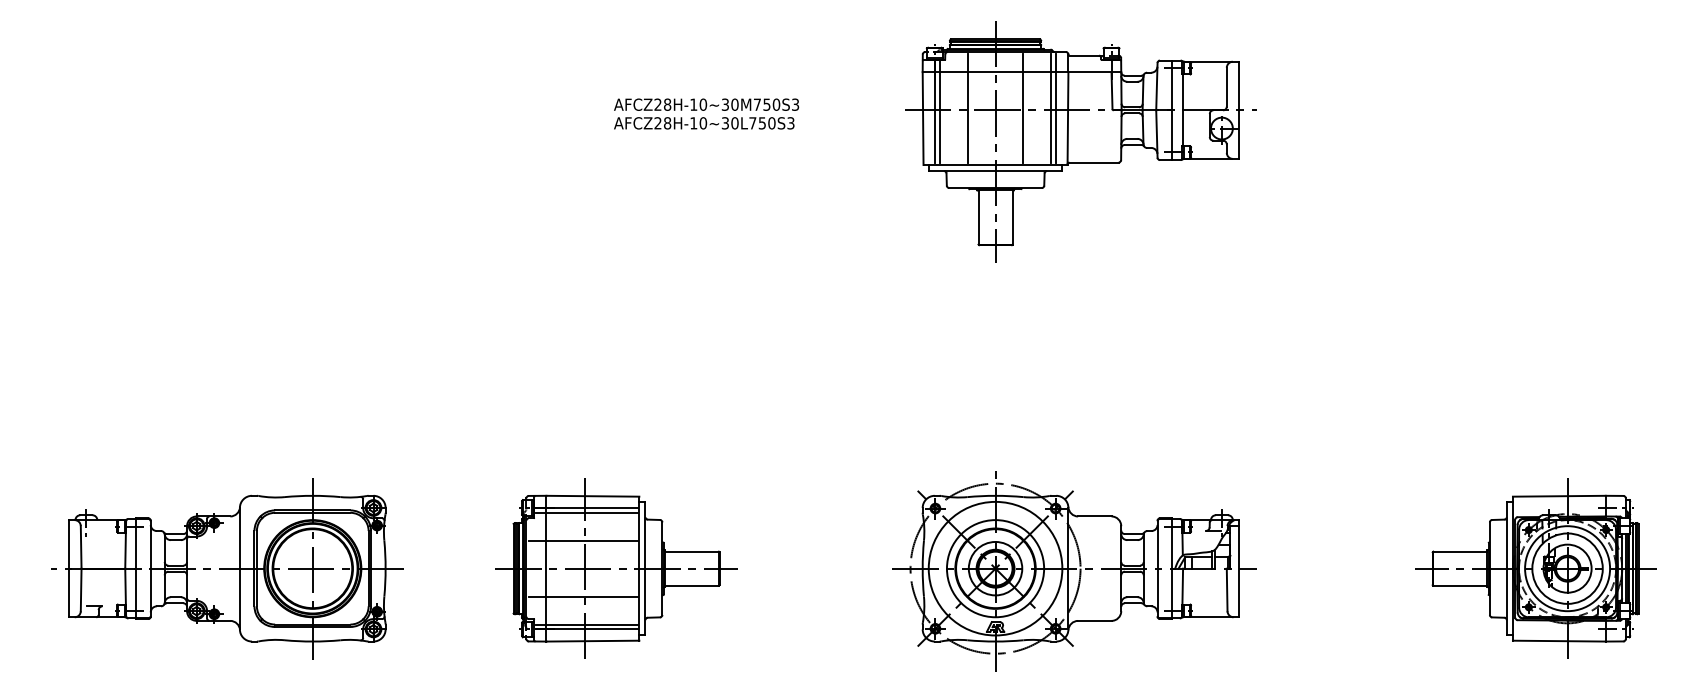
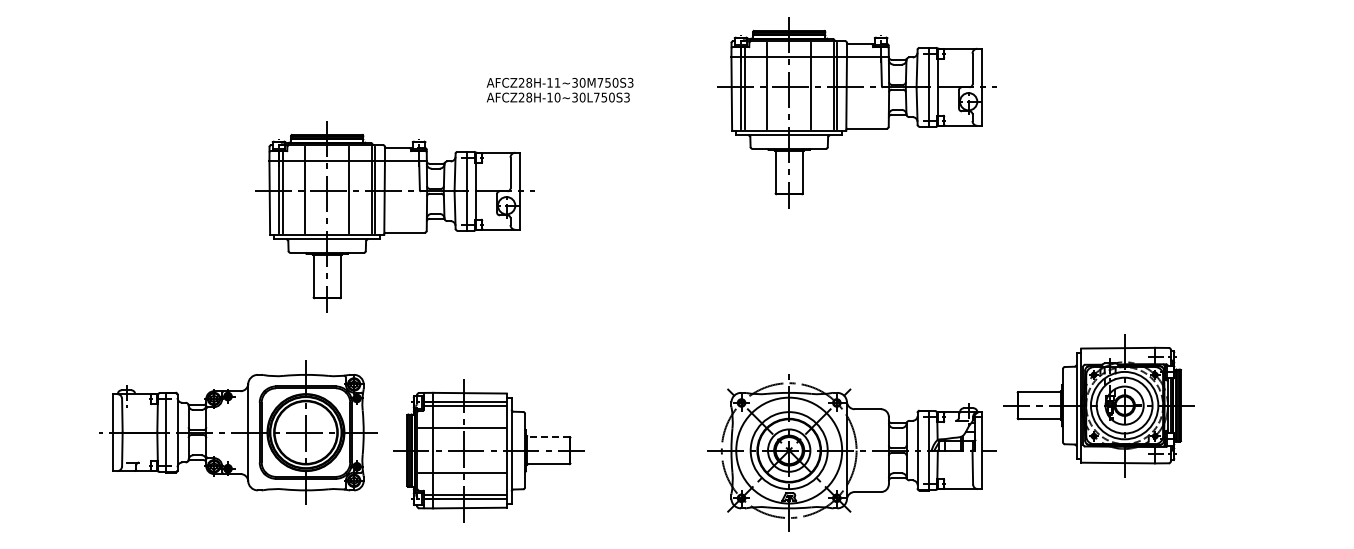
text: (703, 104) -> (557, 82), AFCZ28H-10~30M750S3 -> AFCZ28H-11~30M750S3
part: (497, 273) -> (394, 216), added
line: (690, 552) -> (547, 437), solid -> dashed
part: (227, 568) -> (238, 432), moved
part: (1534, 568) -> (1098, 405), moved

